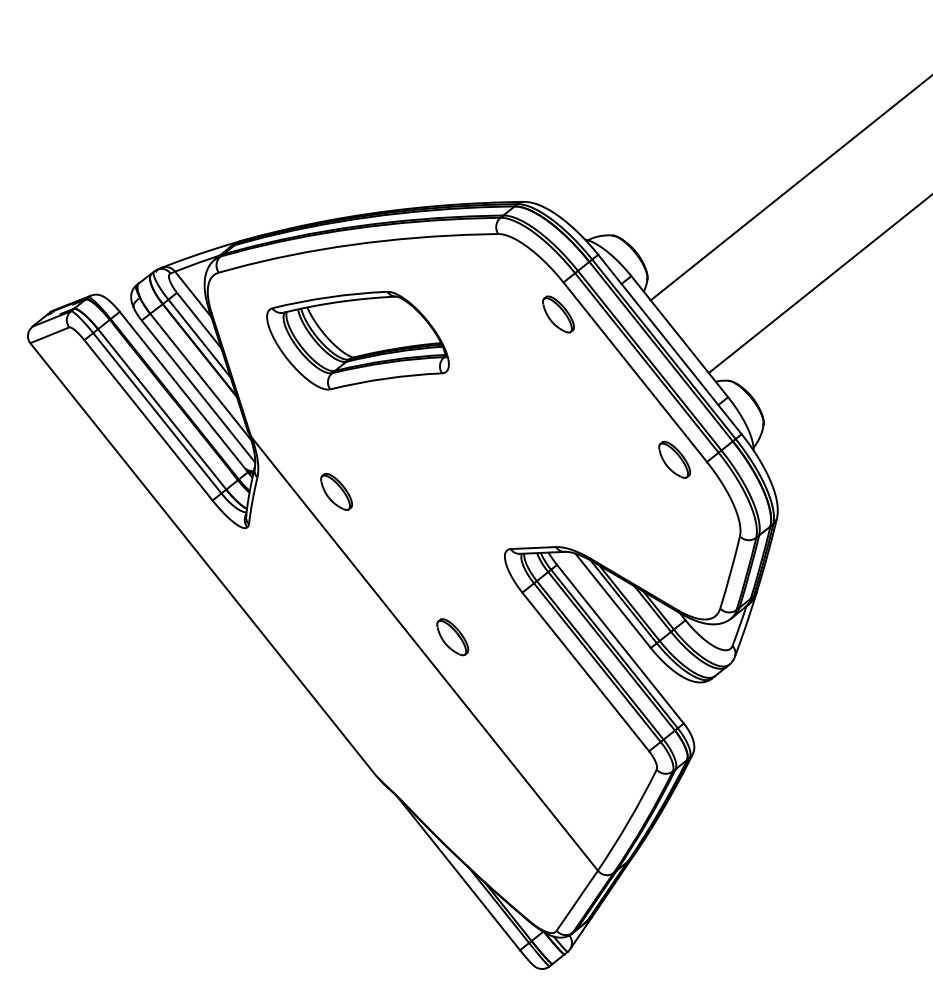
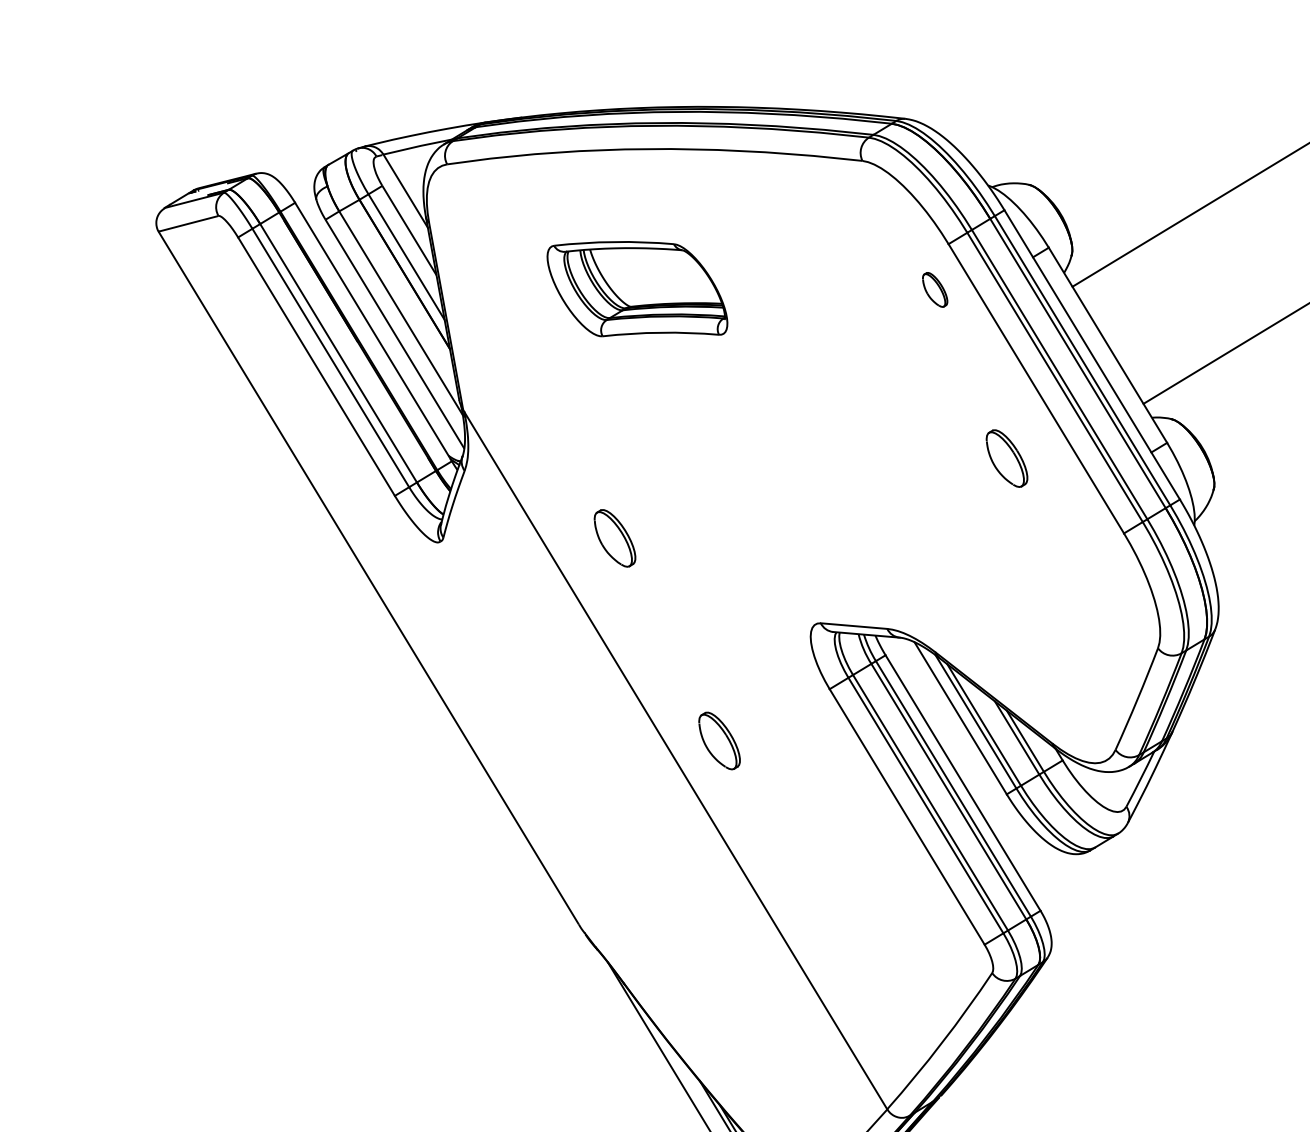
part: (558, 314) -> (935, 289), size x0.6
part: (357, 340) -> (636, 289), size x0.7
part: (674, 459) -> (1006, 458), moved
part: (336, 491) -> (614, 537), moved

